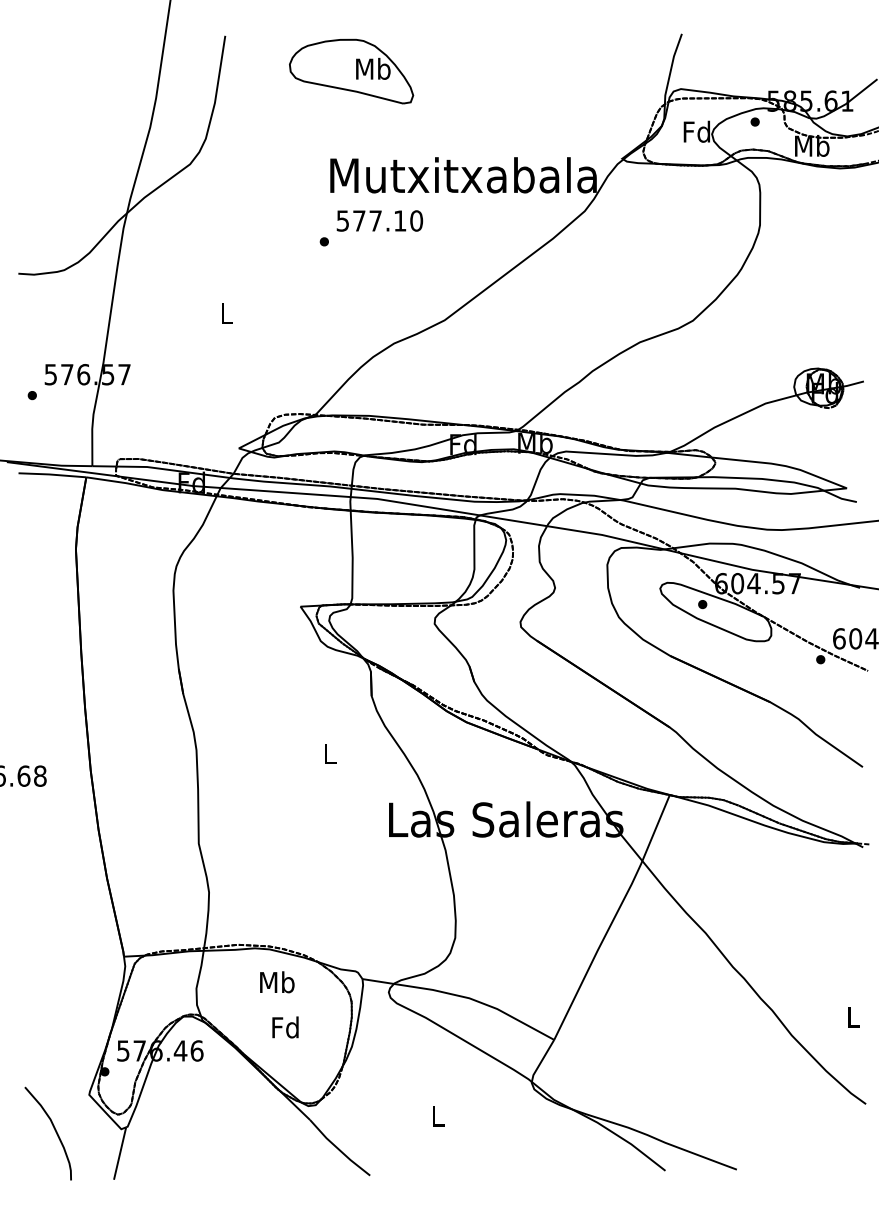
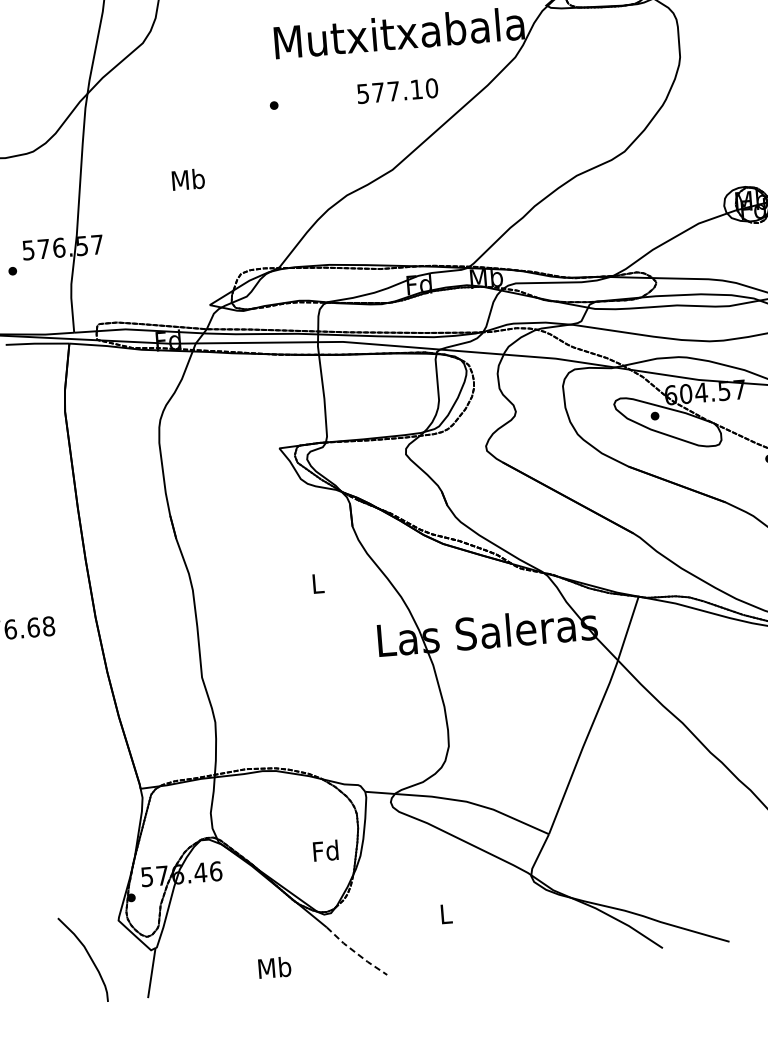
text: (379, 220) -> (397, 90), moved
text: (226, 313) -> (188, 179), L -> Mb
text: (277, 982) -> (274, 967), moved
text: (285, 1027) -> (325, 850), moved
line: (338, 1149) -> (355, 952), solid -> dashed

